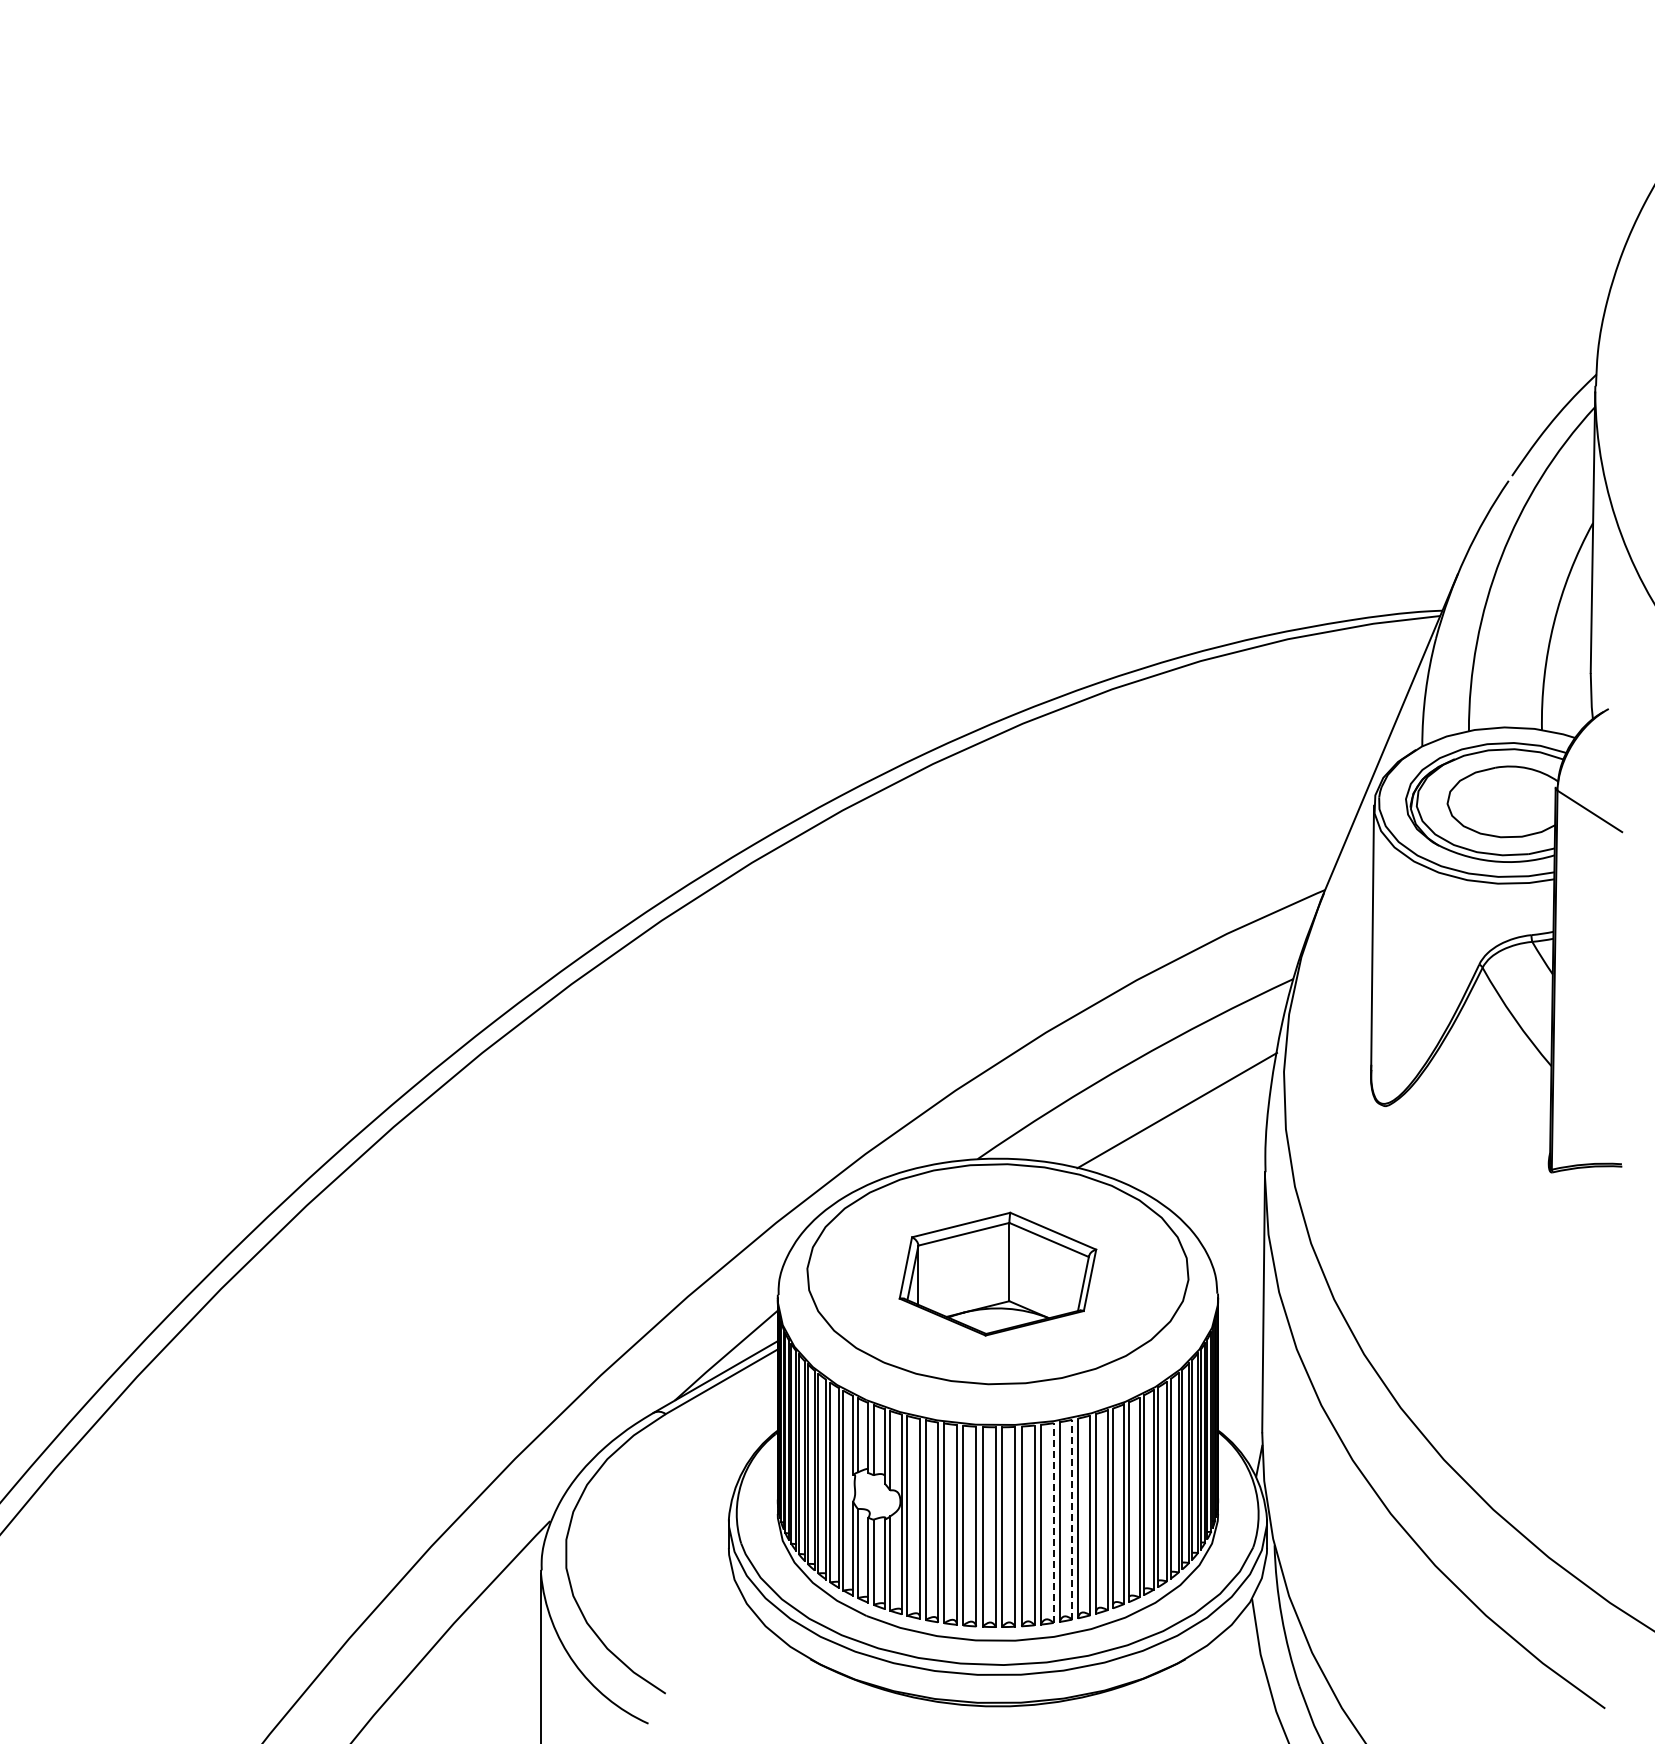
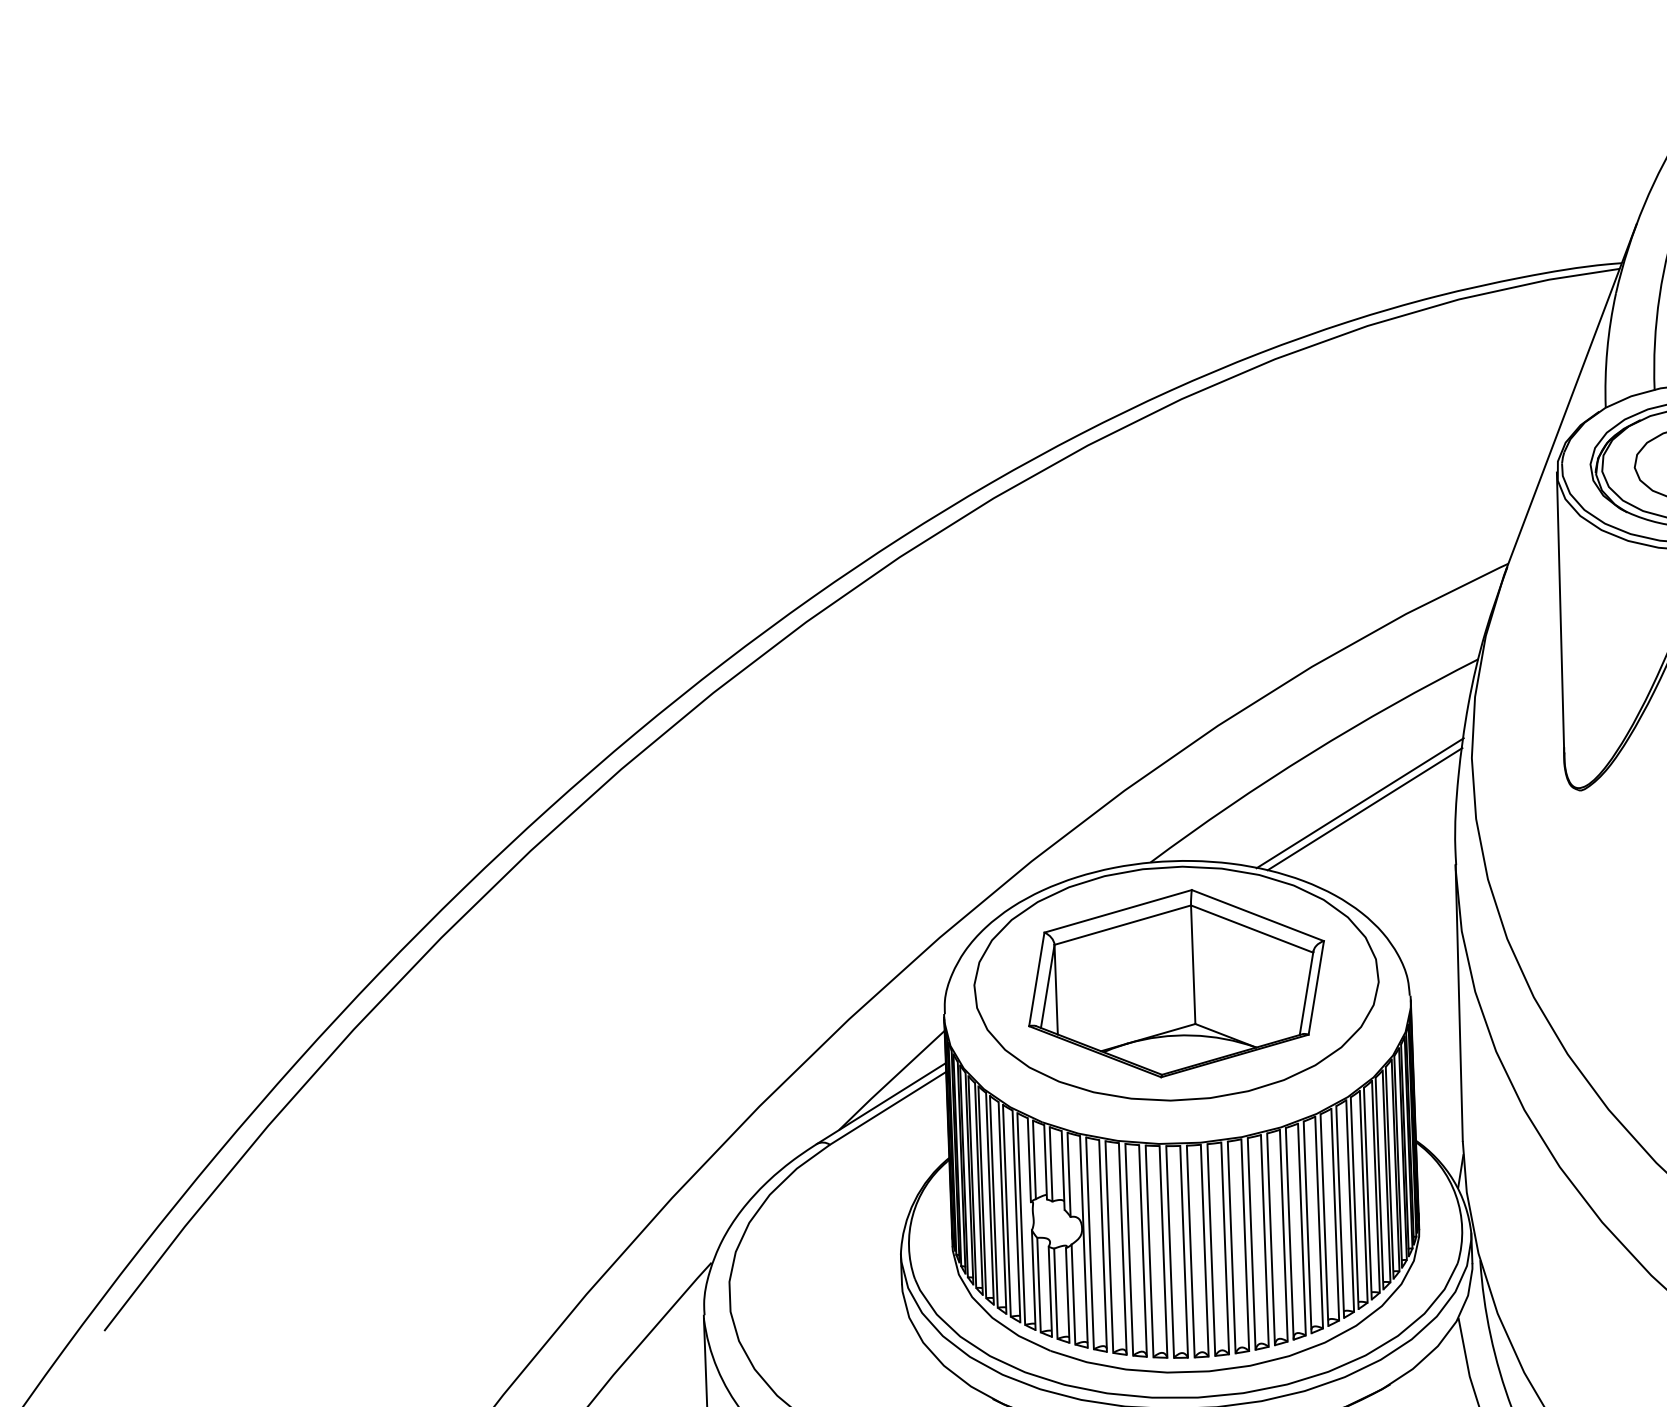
line: (1181, 1116) -> (1364, 809), added
part: (997, 1273) -> (1176, 982), size x1.43
line: (1072, 1519) -> (1265, 1240), dashed -> solid
line: (1053, 1523) -> (1245, 1245), dashed -> solid

